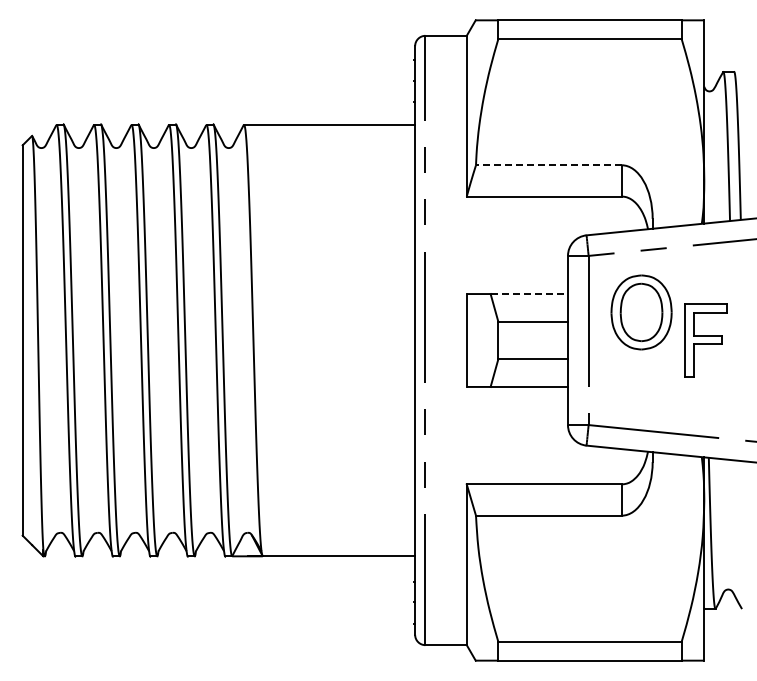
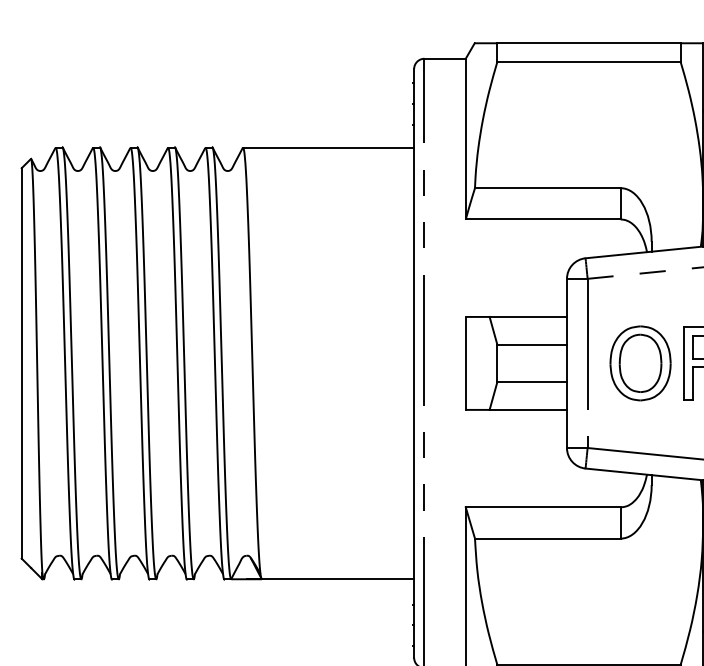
line: (548, 165) -> (547, 188), dashed -> solid
line: (529, 294) -> (528, 317), dashed -> solid
part: (641, 312) -> (640, 363), moved

